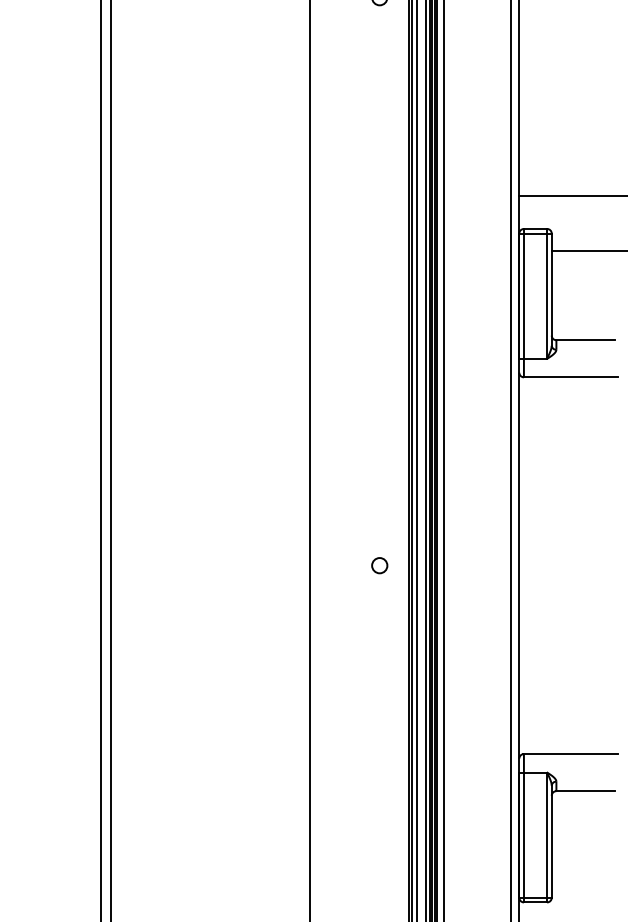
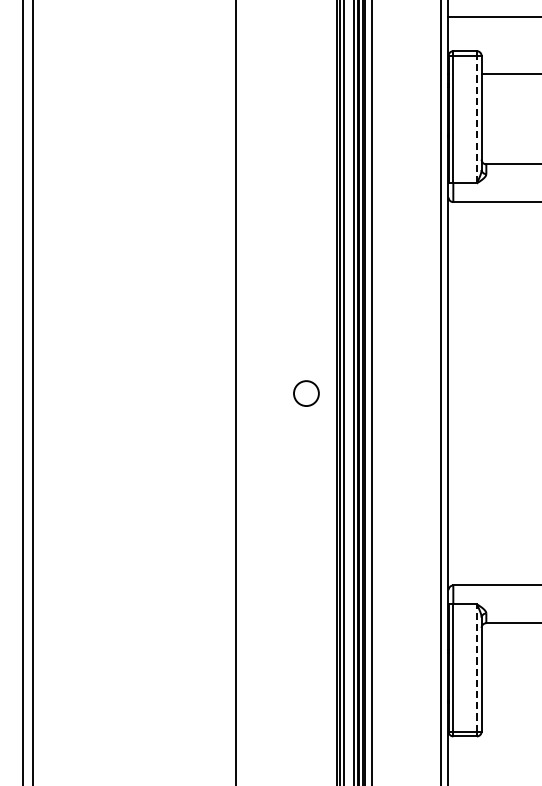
line: (547, 296) -> (477, 119), solid -> dashed
circle: (379, 565) -> (306, 393), size x1.6
line: (547, 835) -> (477, 668), solid -> dashed

